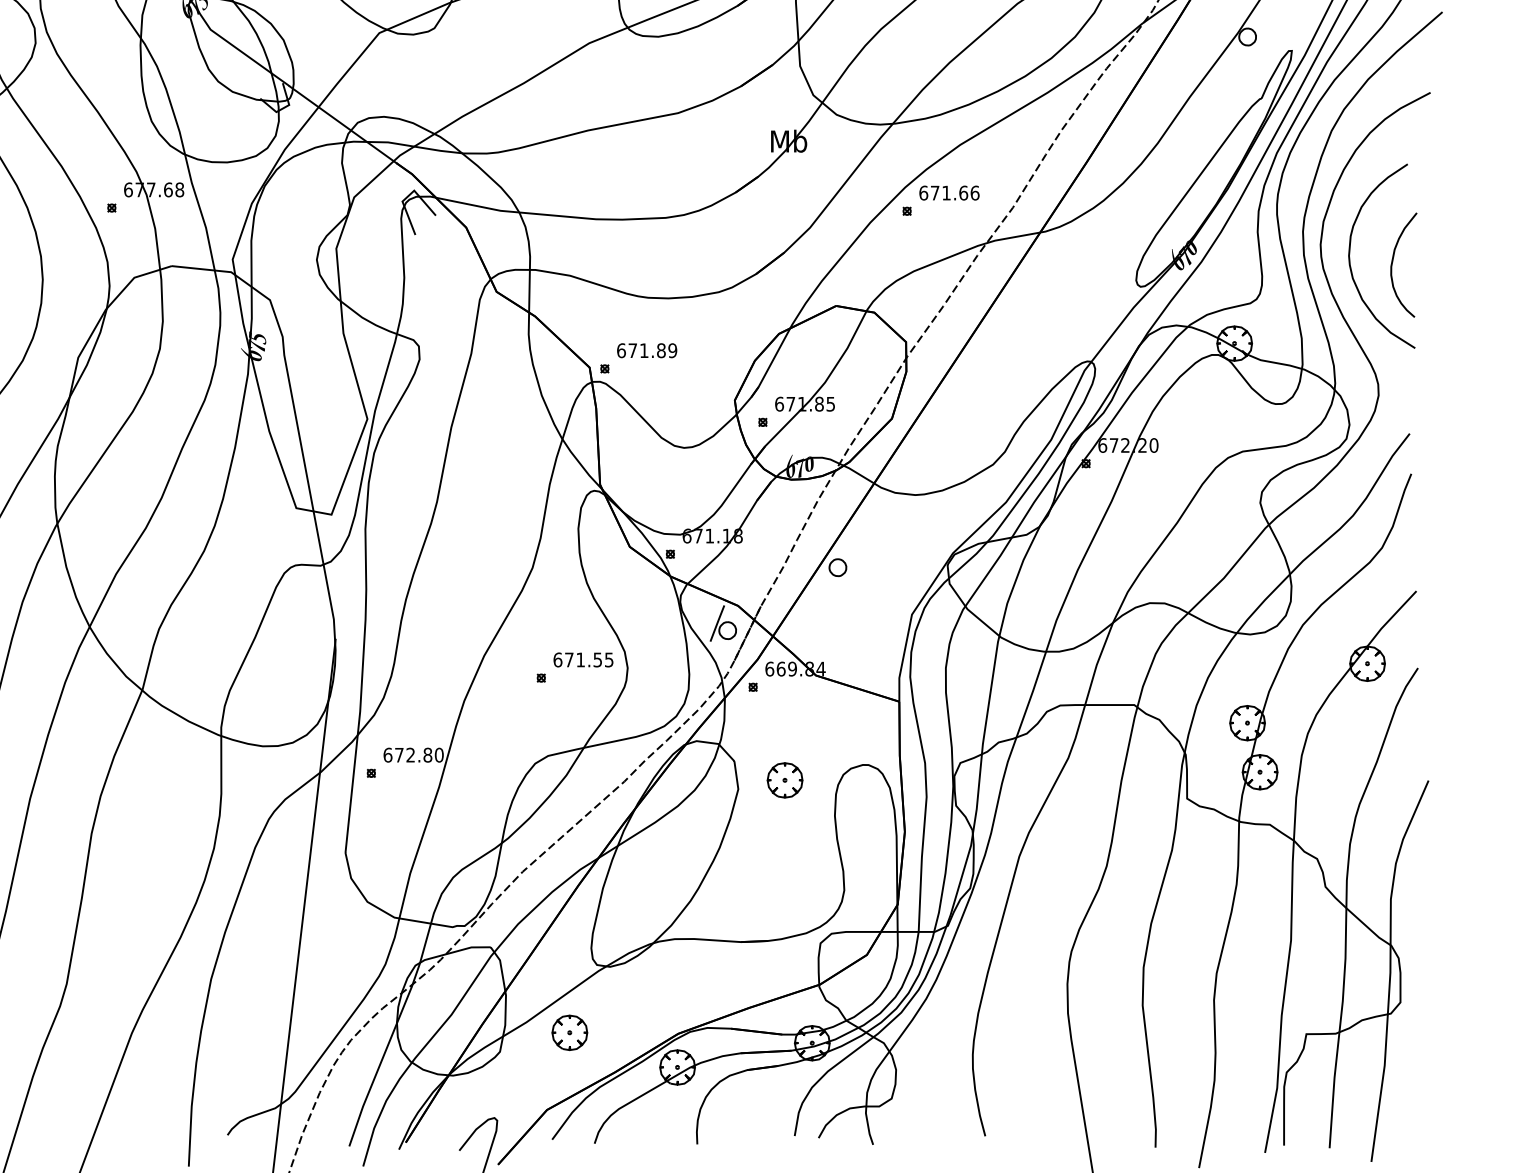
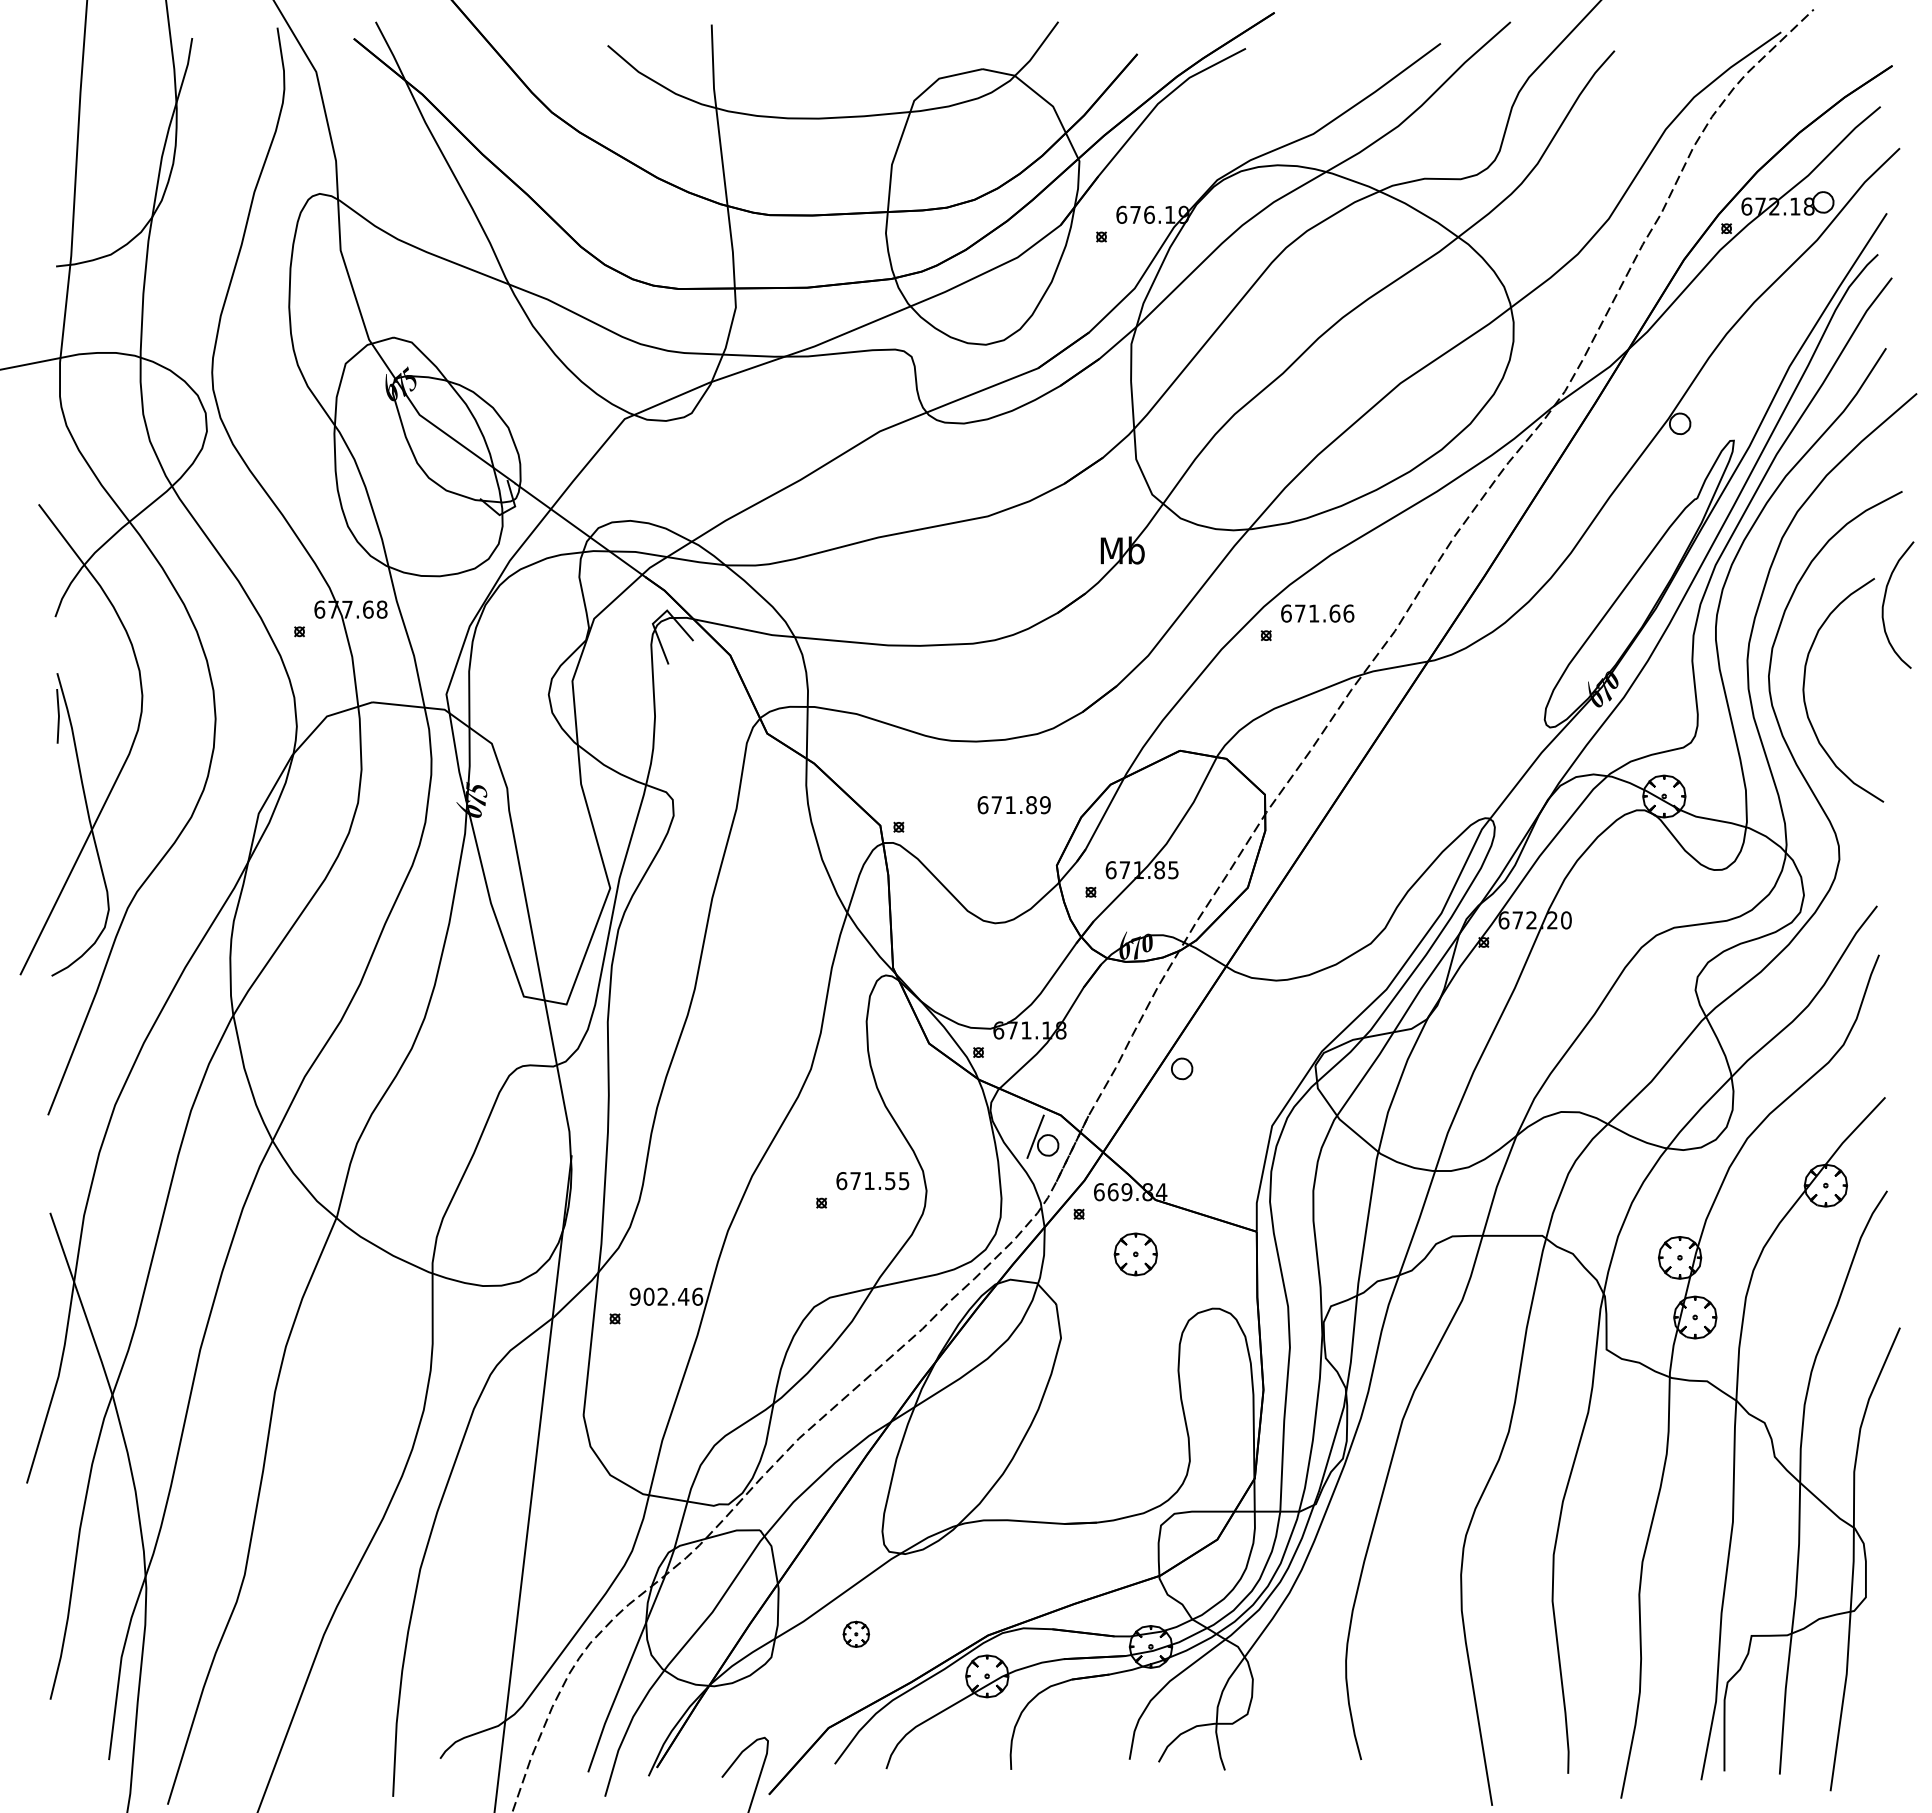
curve: (1393, 260) -> (1885, 599), moved
text: (646, 351) -> (1013, 805), moved
text: (413, 754) -> (666, 1296), 672.80 -> 902.46
part: (784, 780) -> (1135, 1254), moved
part: (570, 1033) -> (856, 1634), size x0.6

